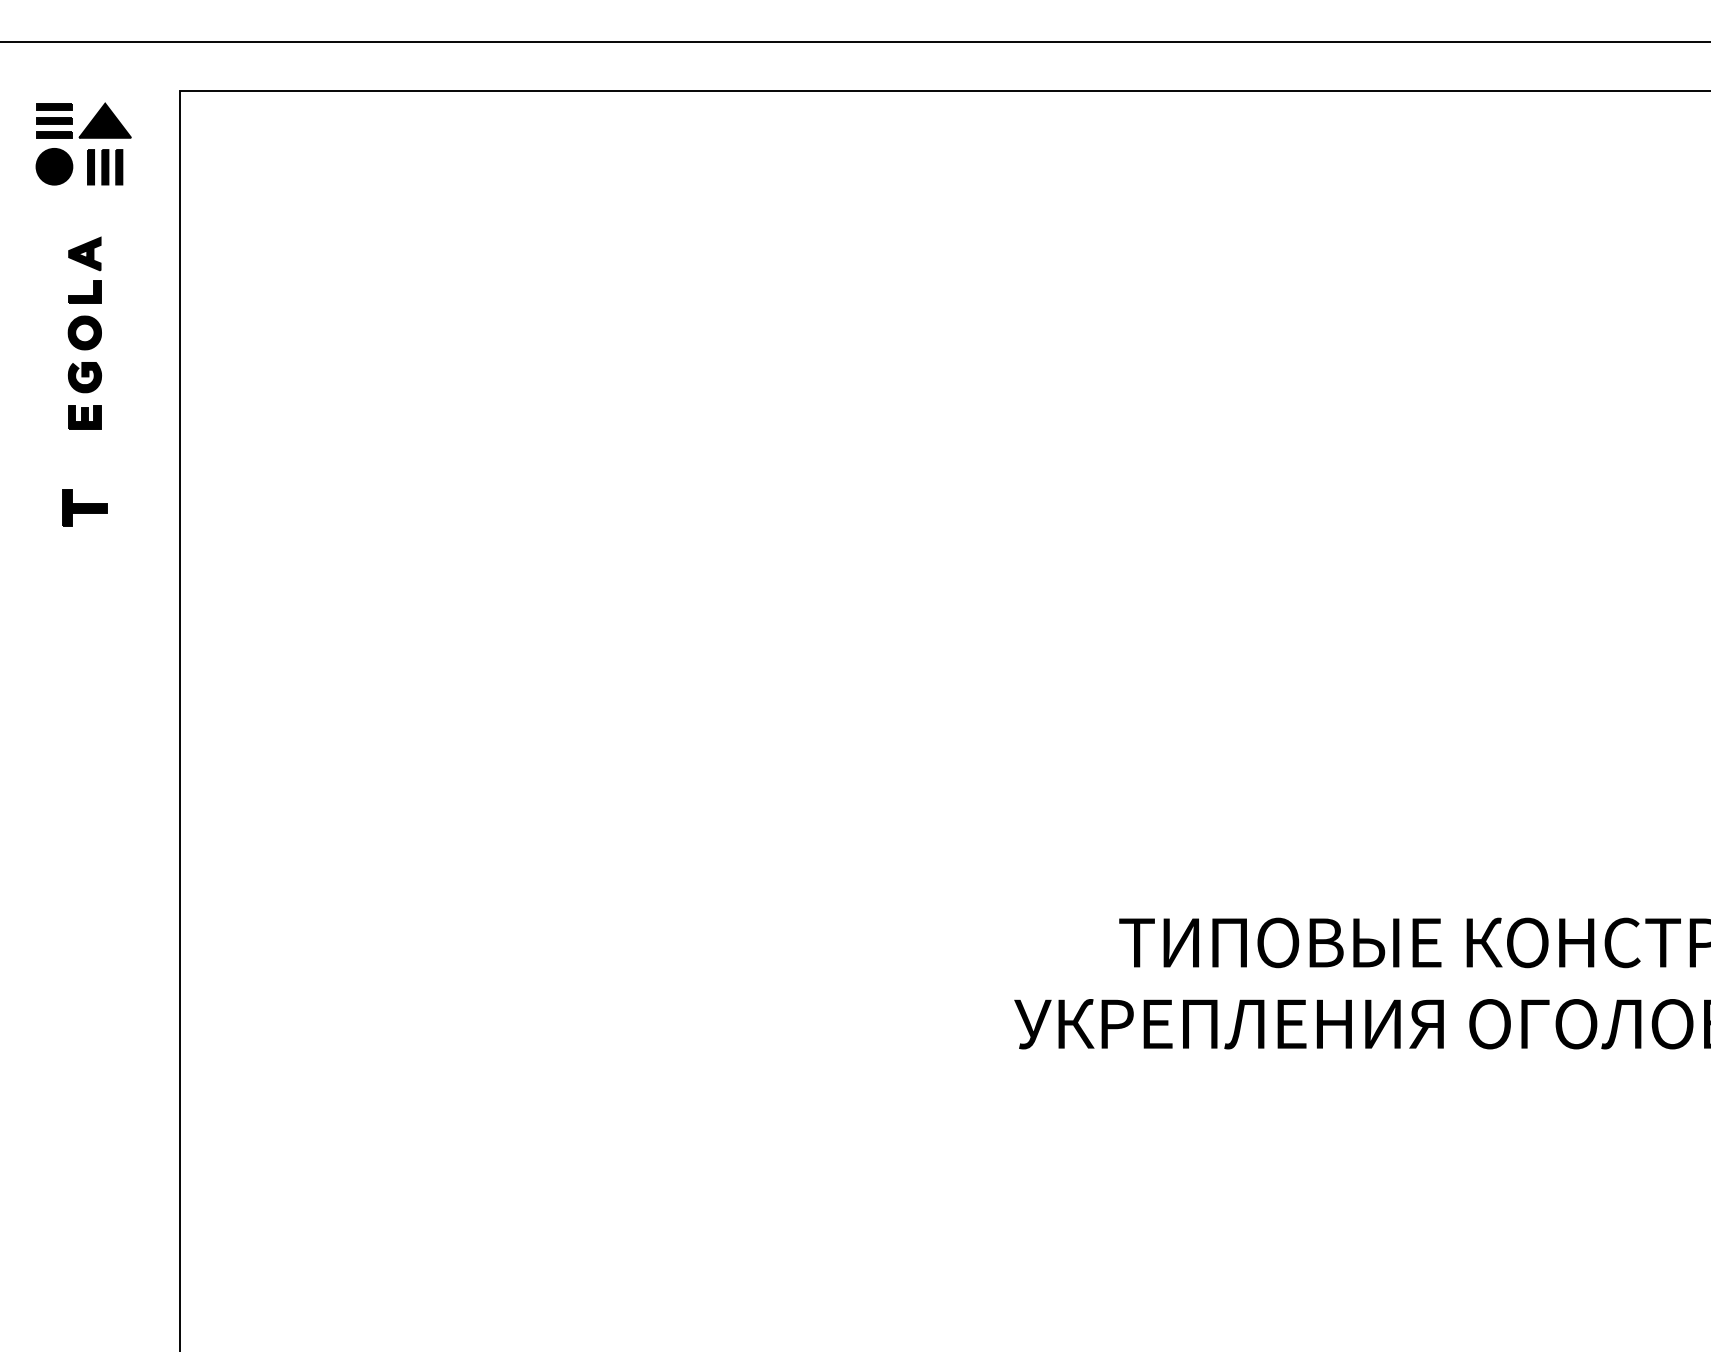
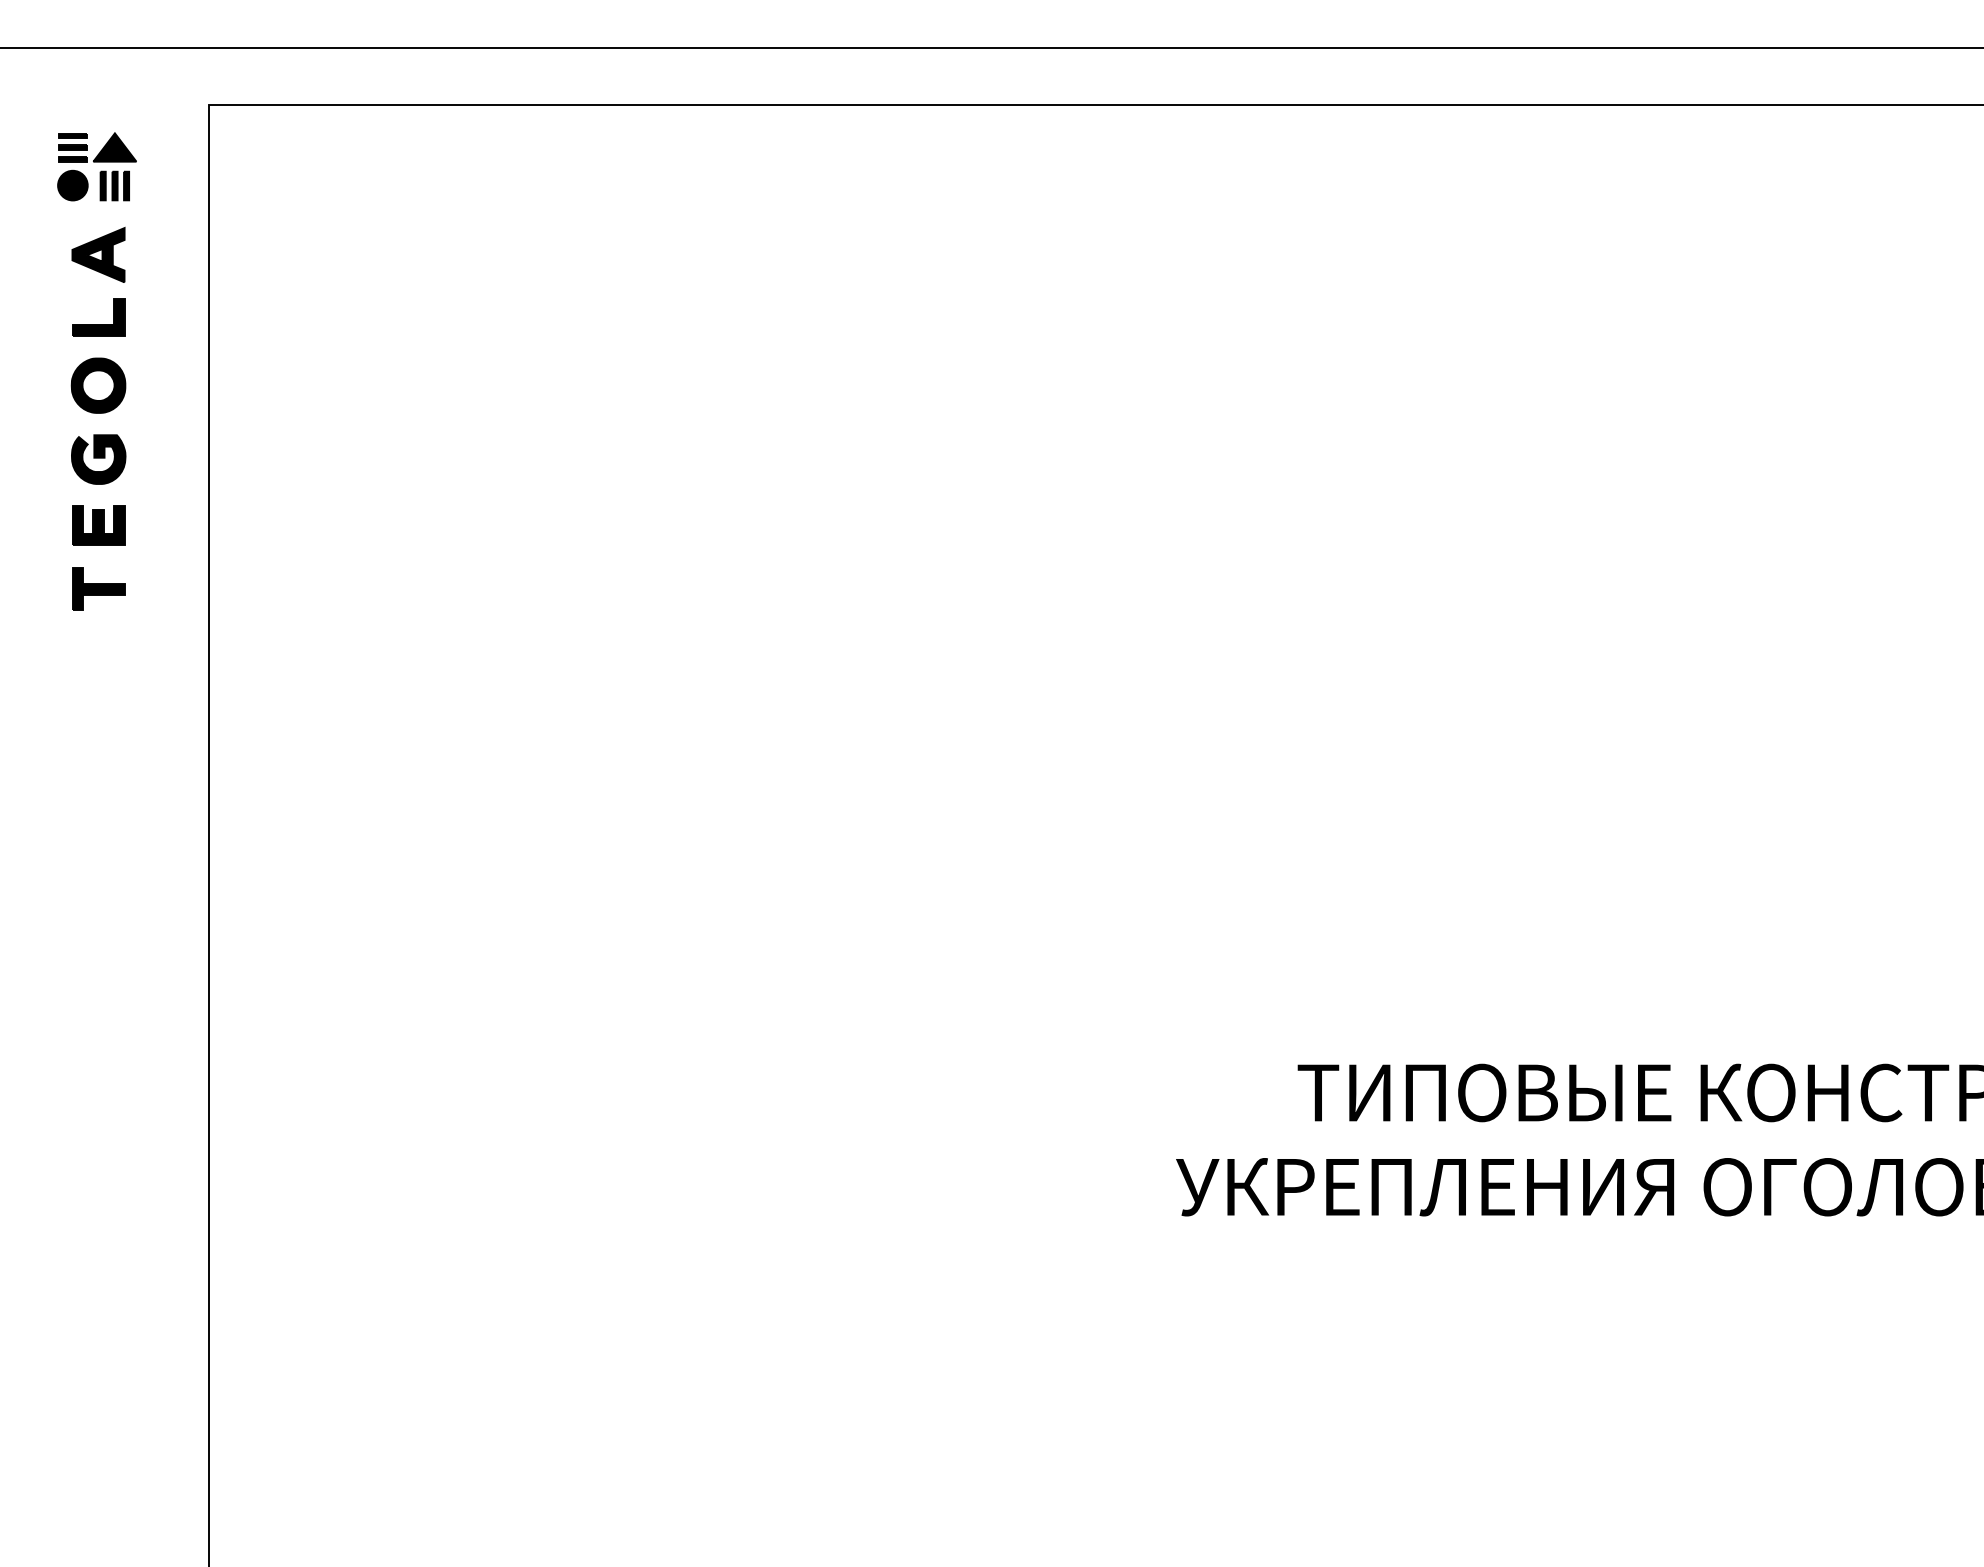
part: (83, 143) -> (96, 166), size x0.71
part: (84, 332) -> (98, 385), size x1.43

